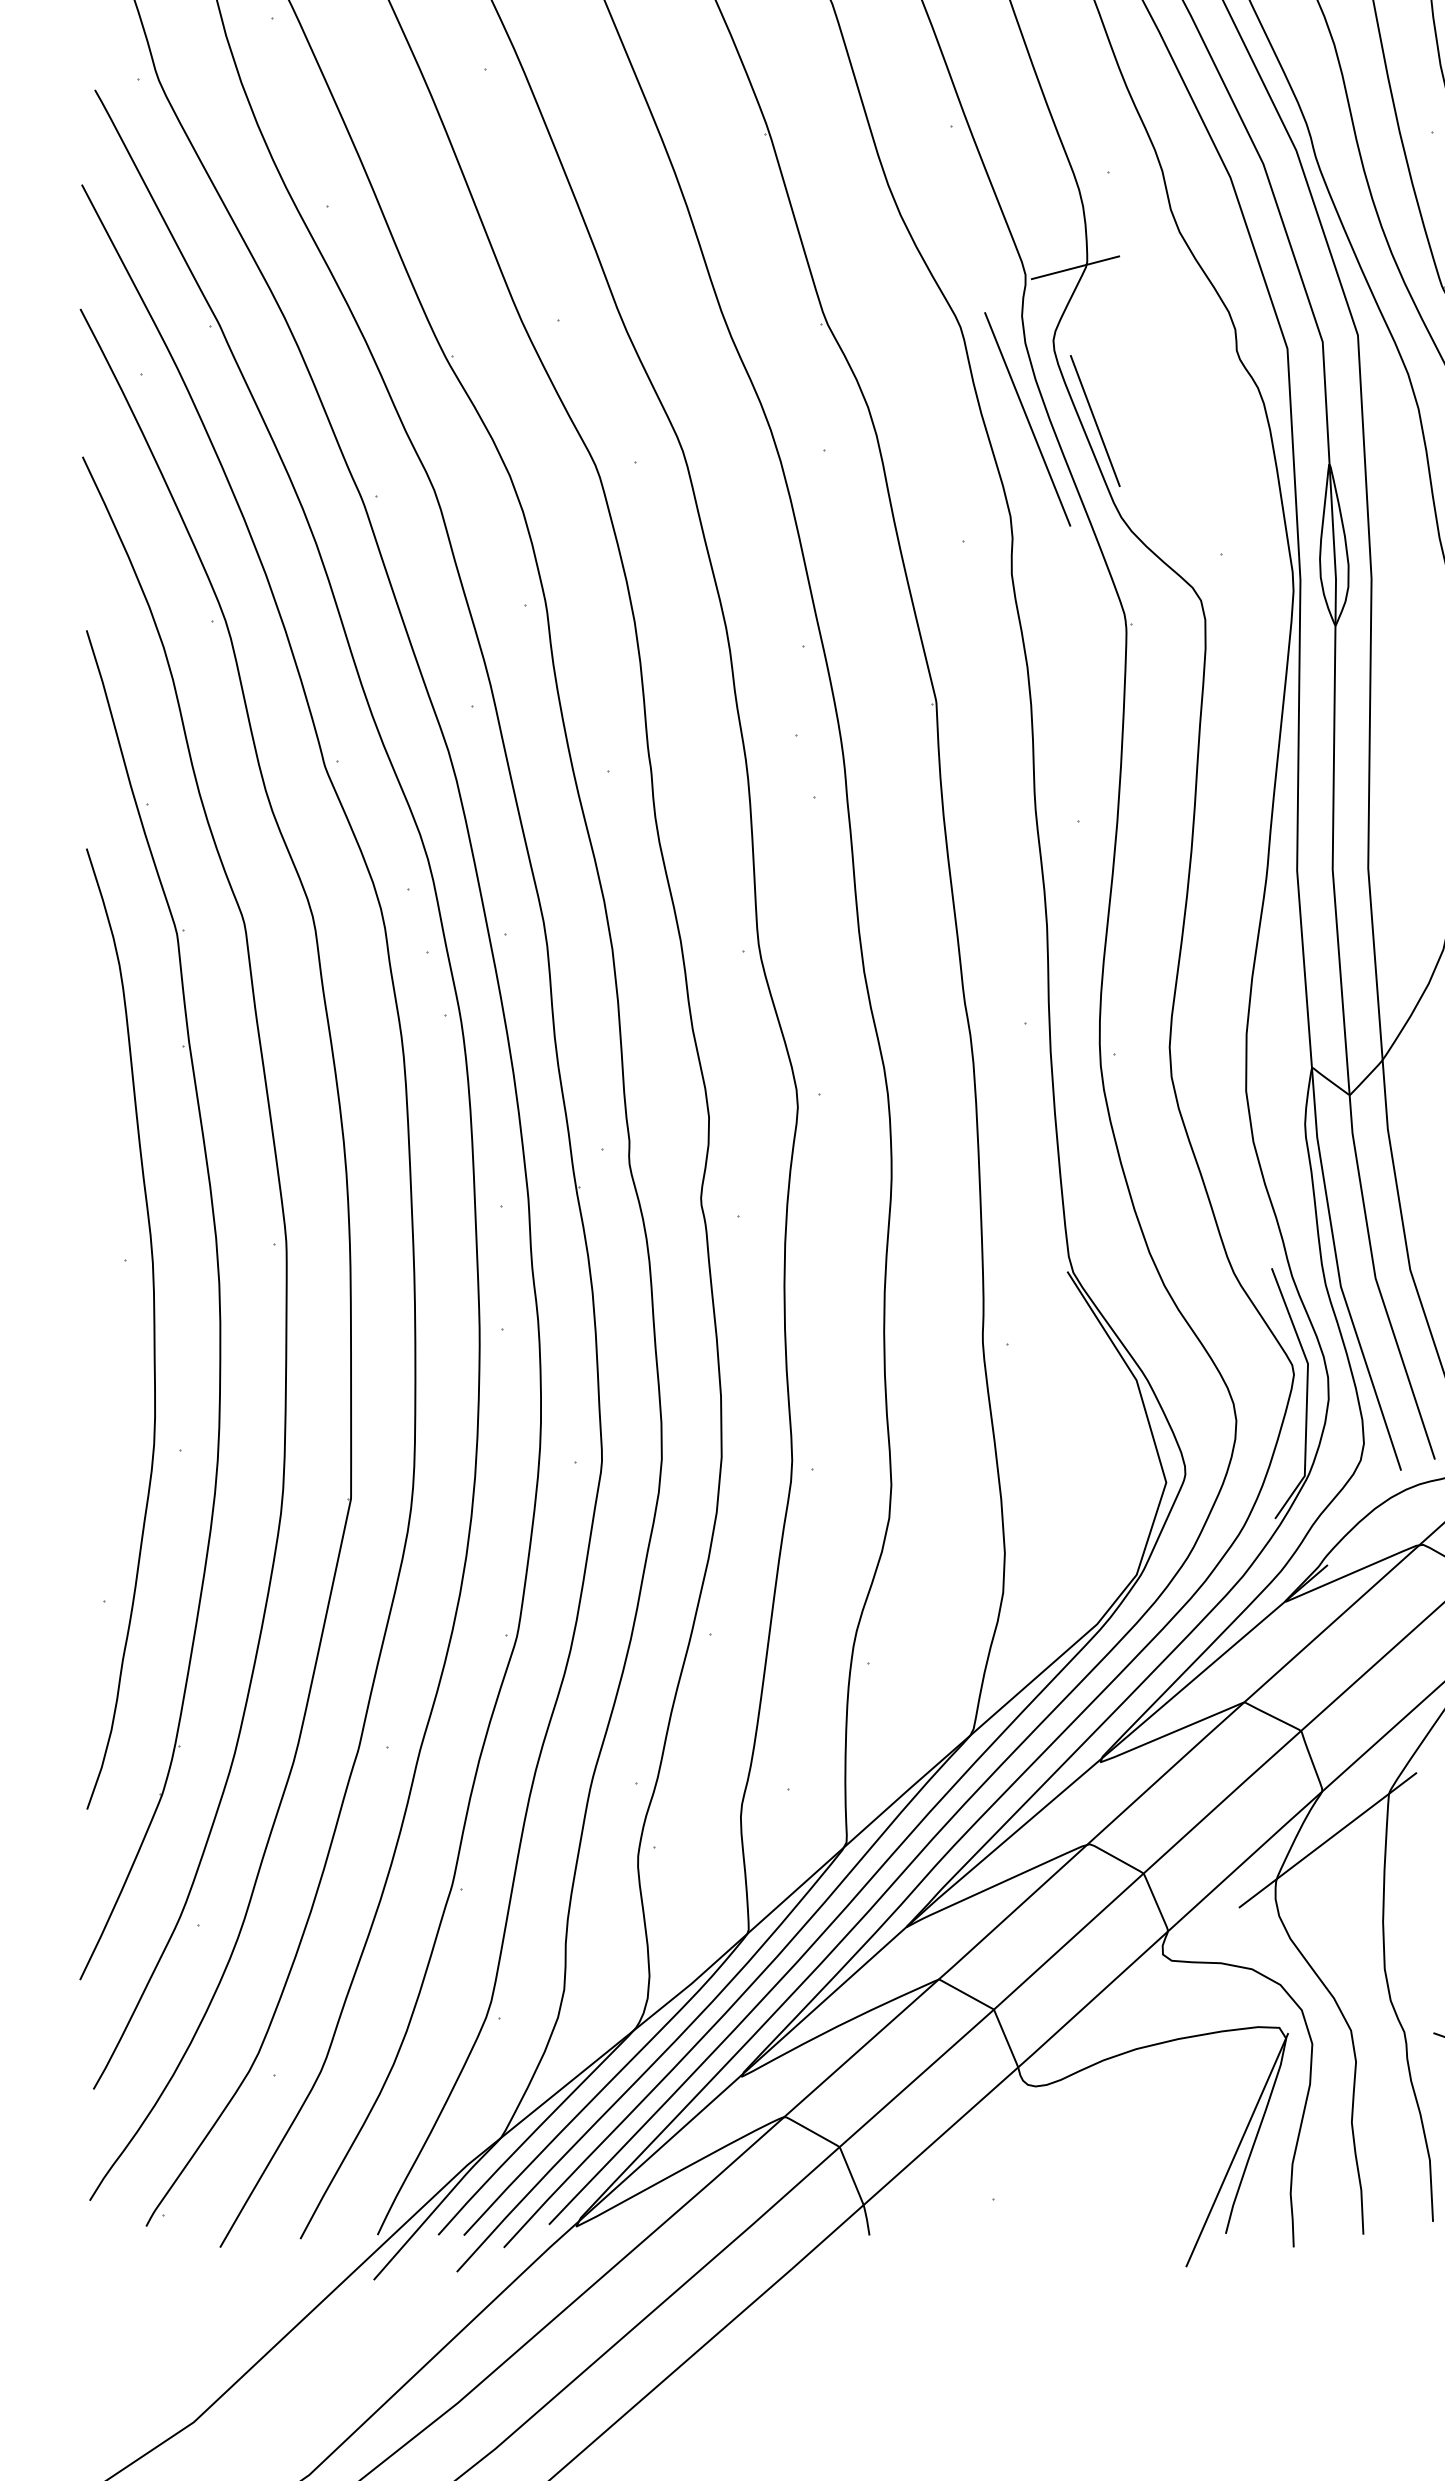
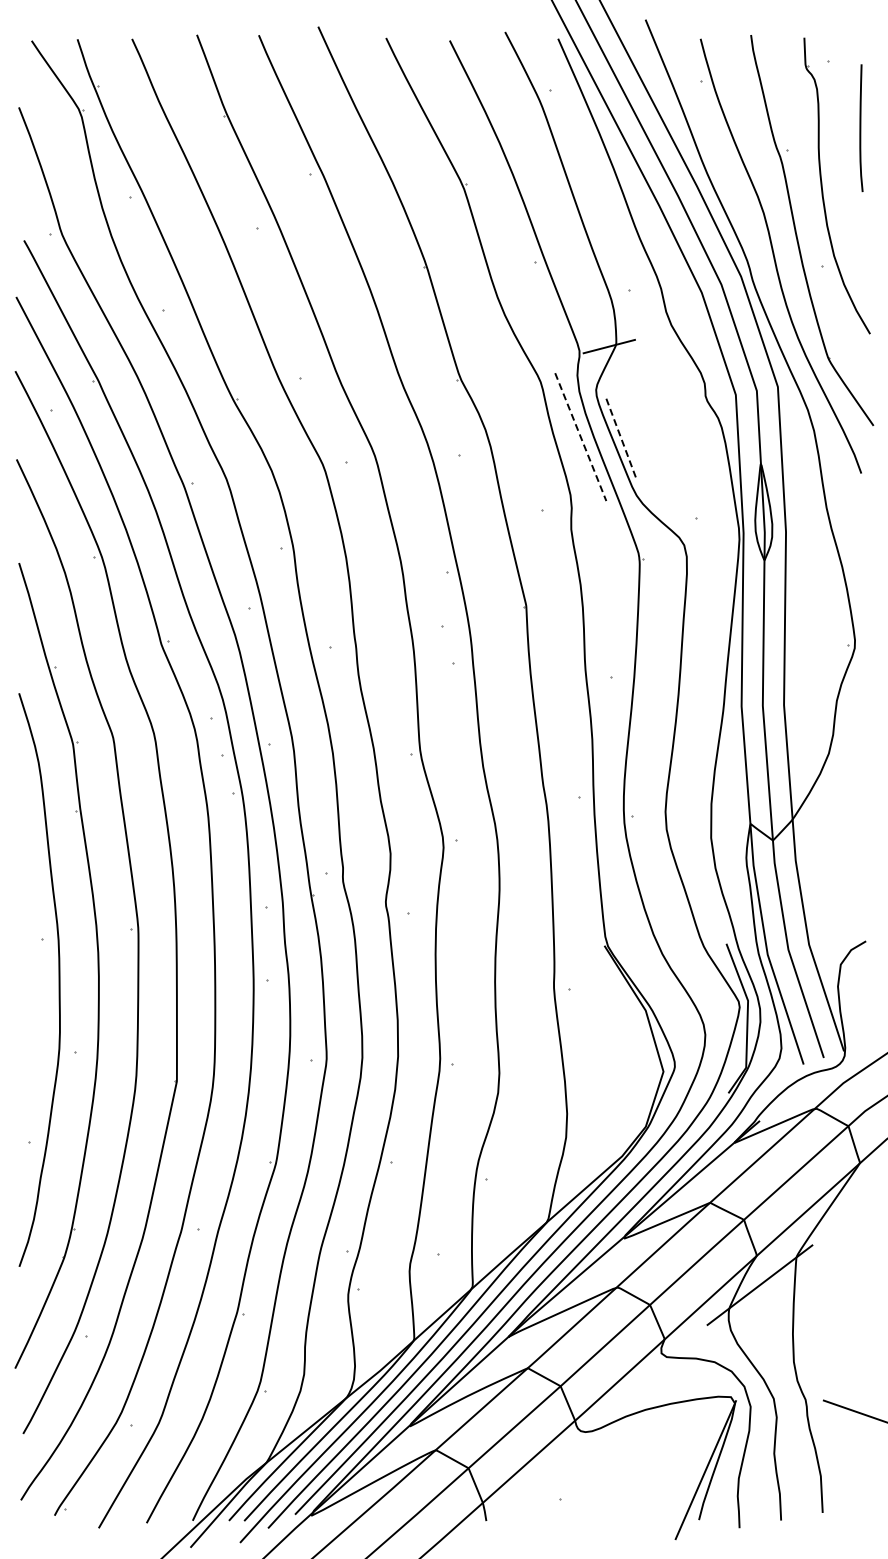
line: (1027, 420) -> (580, 437), solid -> dashed
line: (1095, 421) -> (621, 438), solid -> dashed

